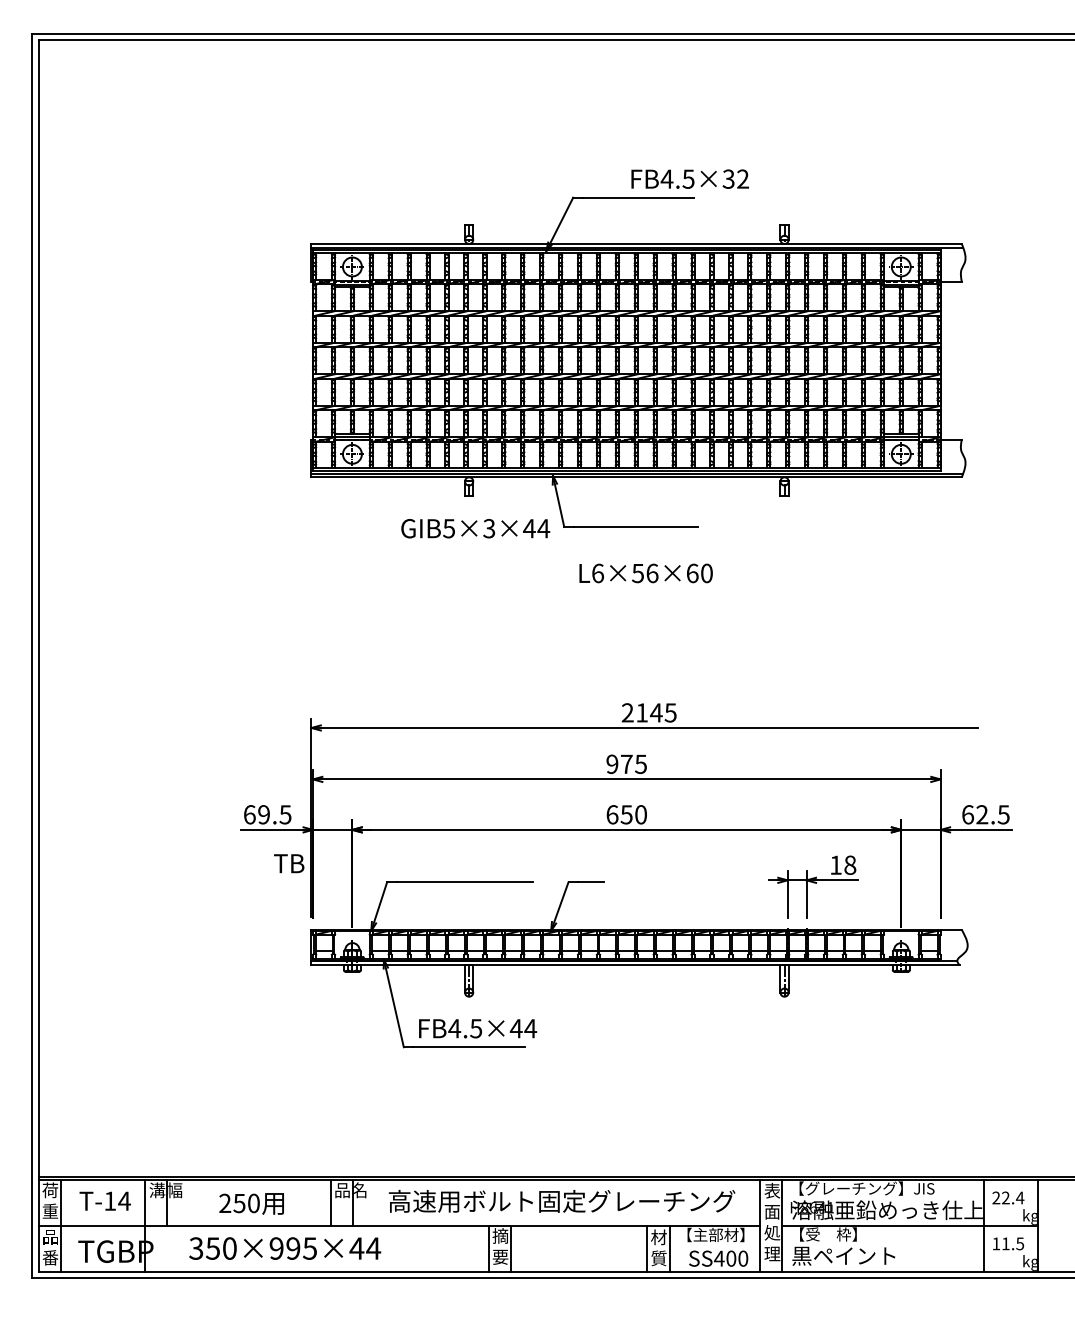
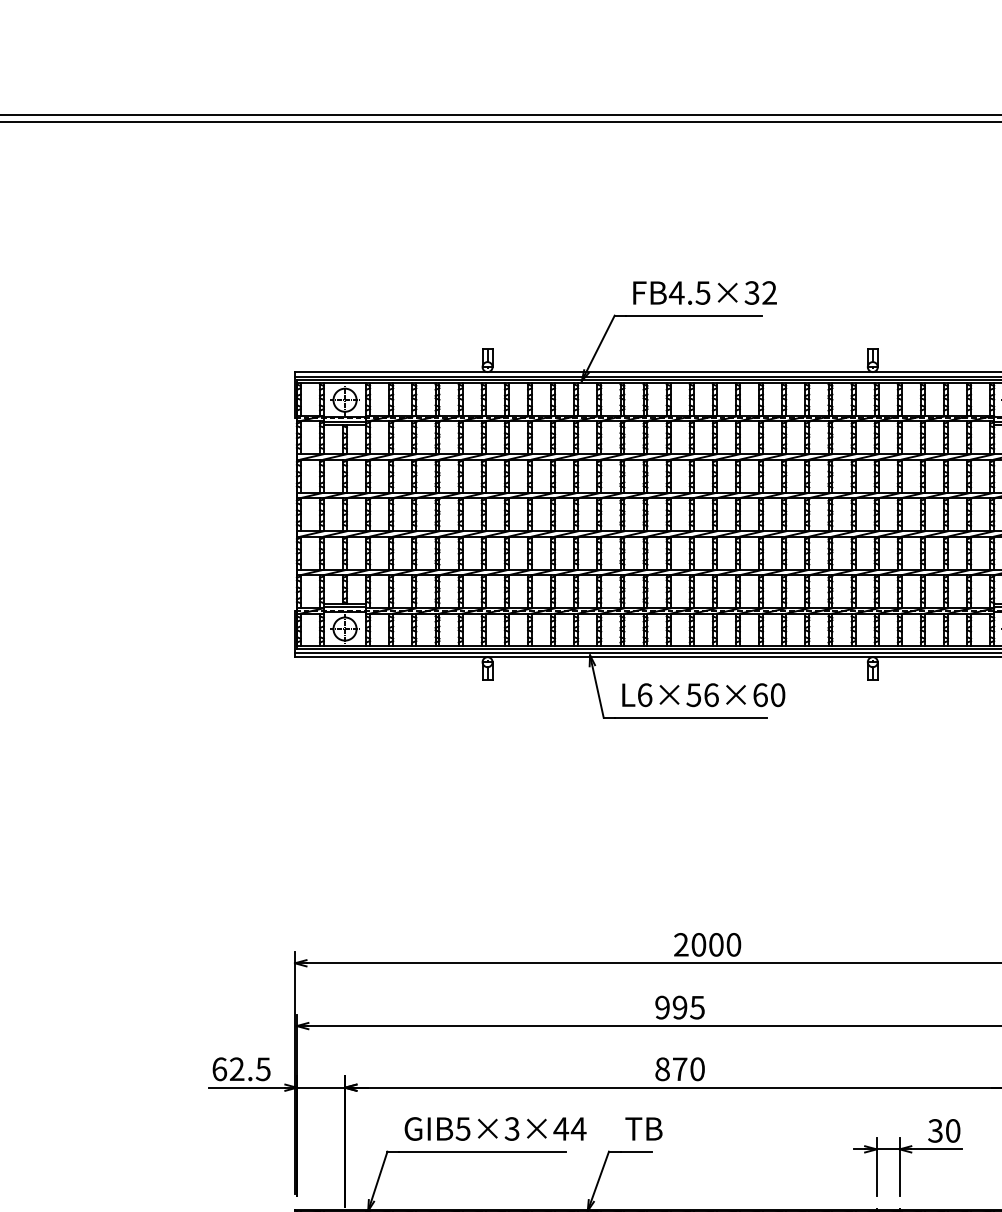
text: (689, 178) -> (704, 292), moved
text: (475, 528) -> (495, 1128), moved
text: (645, 573) -> (702, 695), moved
text: (656, 712) -> (716, 944), 2145 -> 2000
text: (626, 764) -> (679, 1007), 975 -> 995
text: (263, 814) -> (236, 1068), 69.5 -> 62.5
text: (619, 814) -> (671, 1068), 650 -> 870
text: (289, 863) -> (644, 1128), moved
text: (842, 864) -> (943, 1129), 18 -> 30

